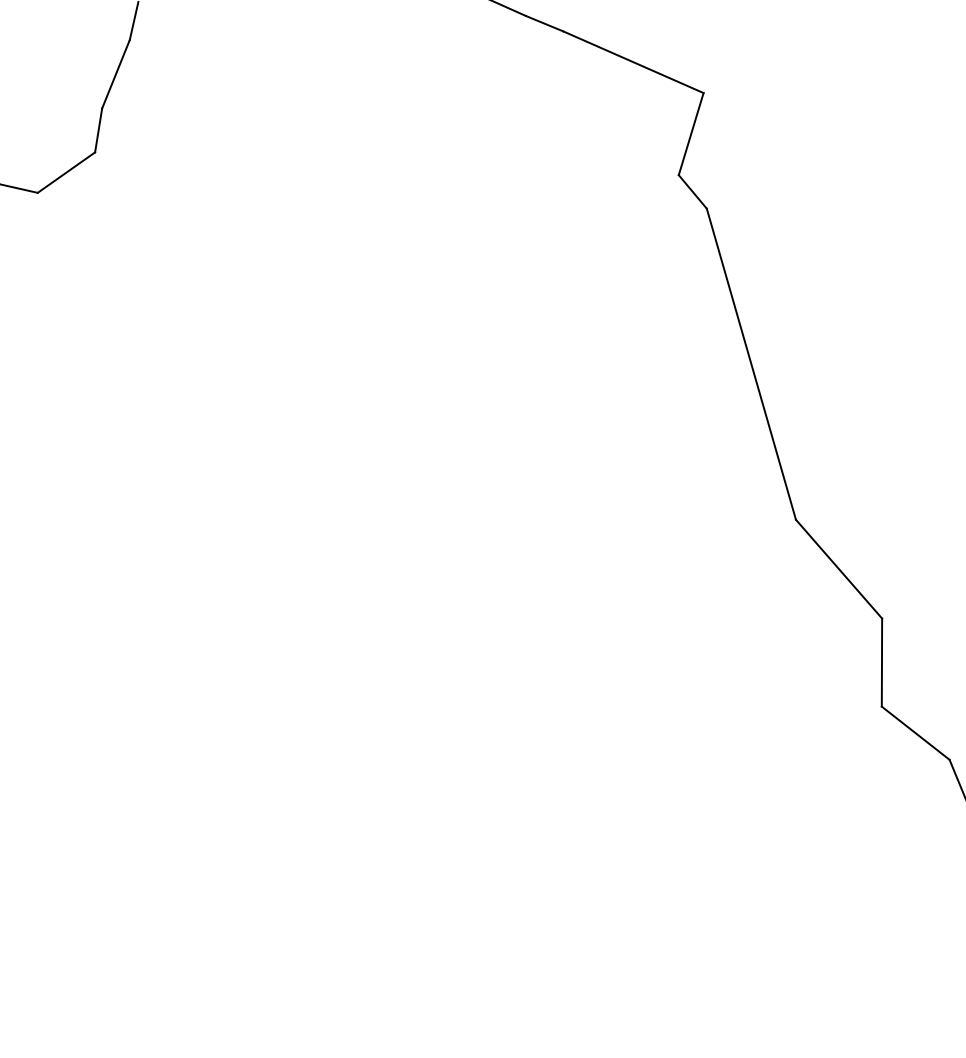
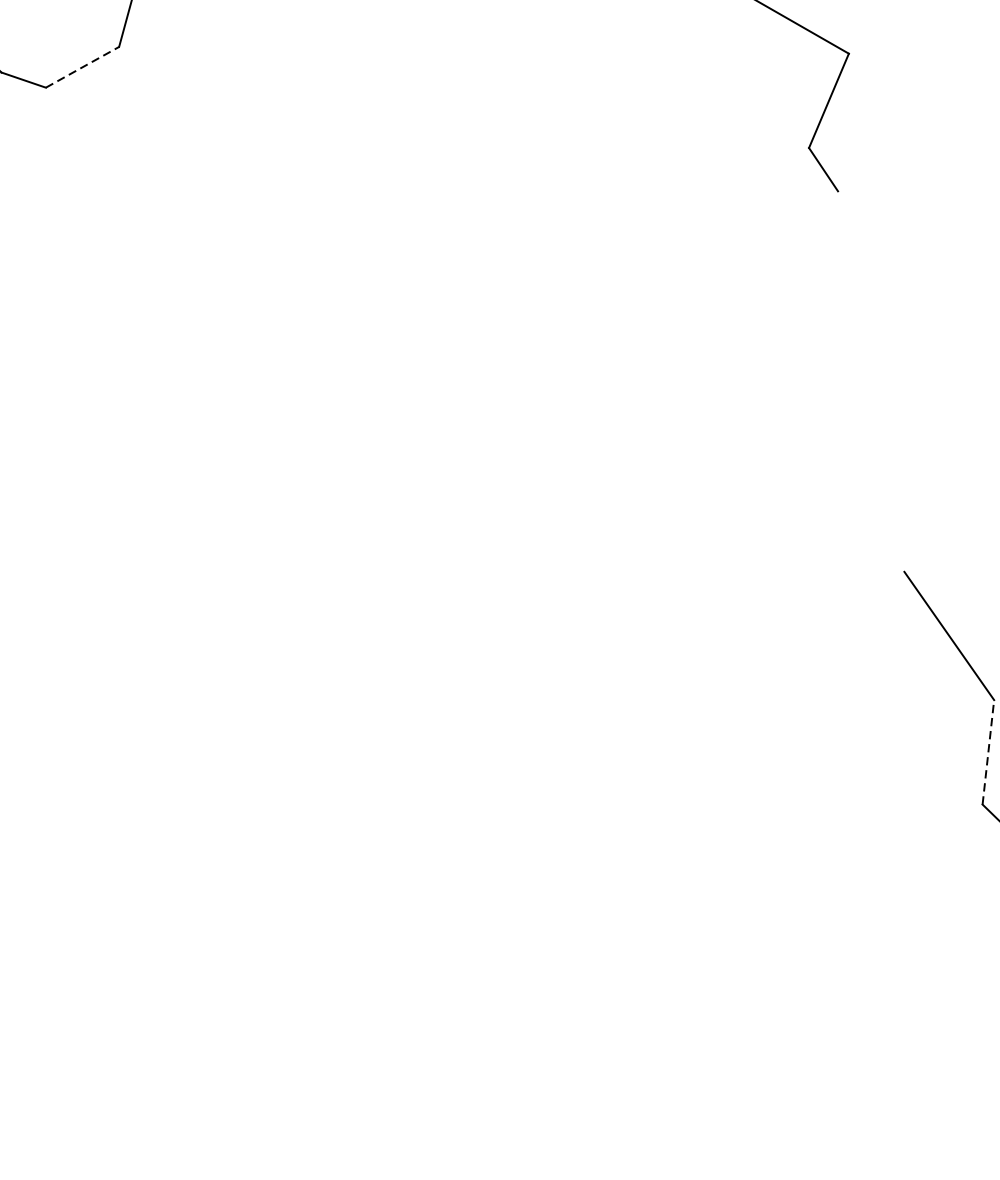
line: (66, 172) -> (82, 67), solid -> dashed
line: (750, 363) -> (870, 380), removed
line: (881, 662) -> (987, 752), solid -> dashed

